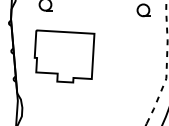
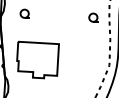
part: (63, 55) -> (37, 59), moved

